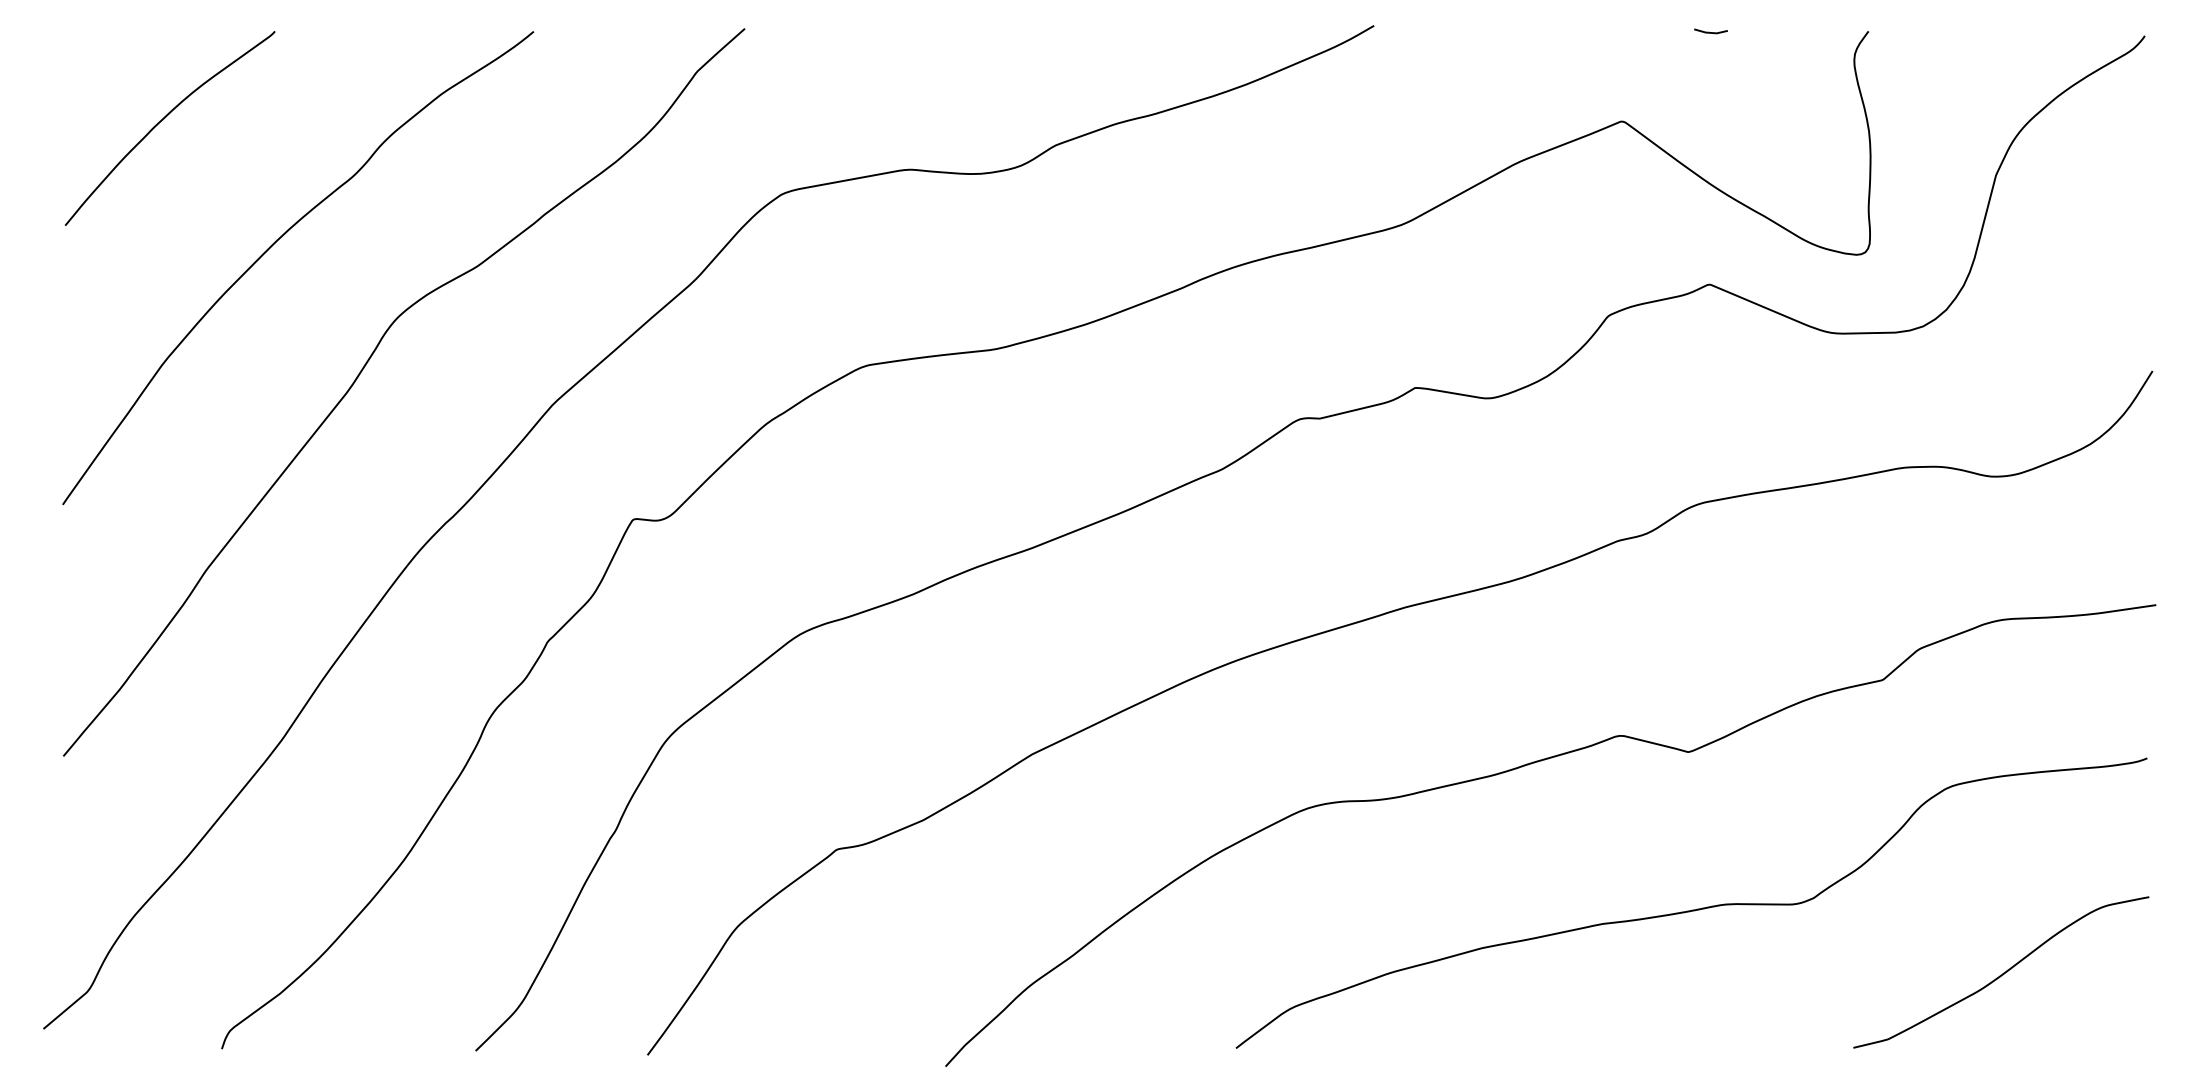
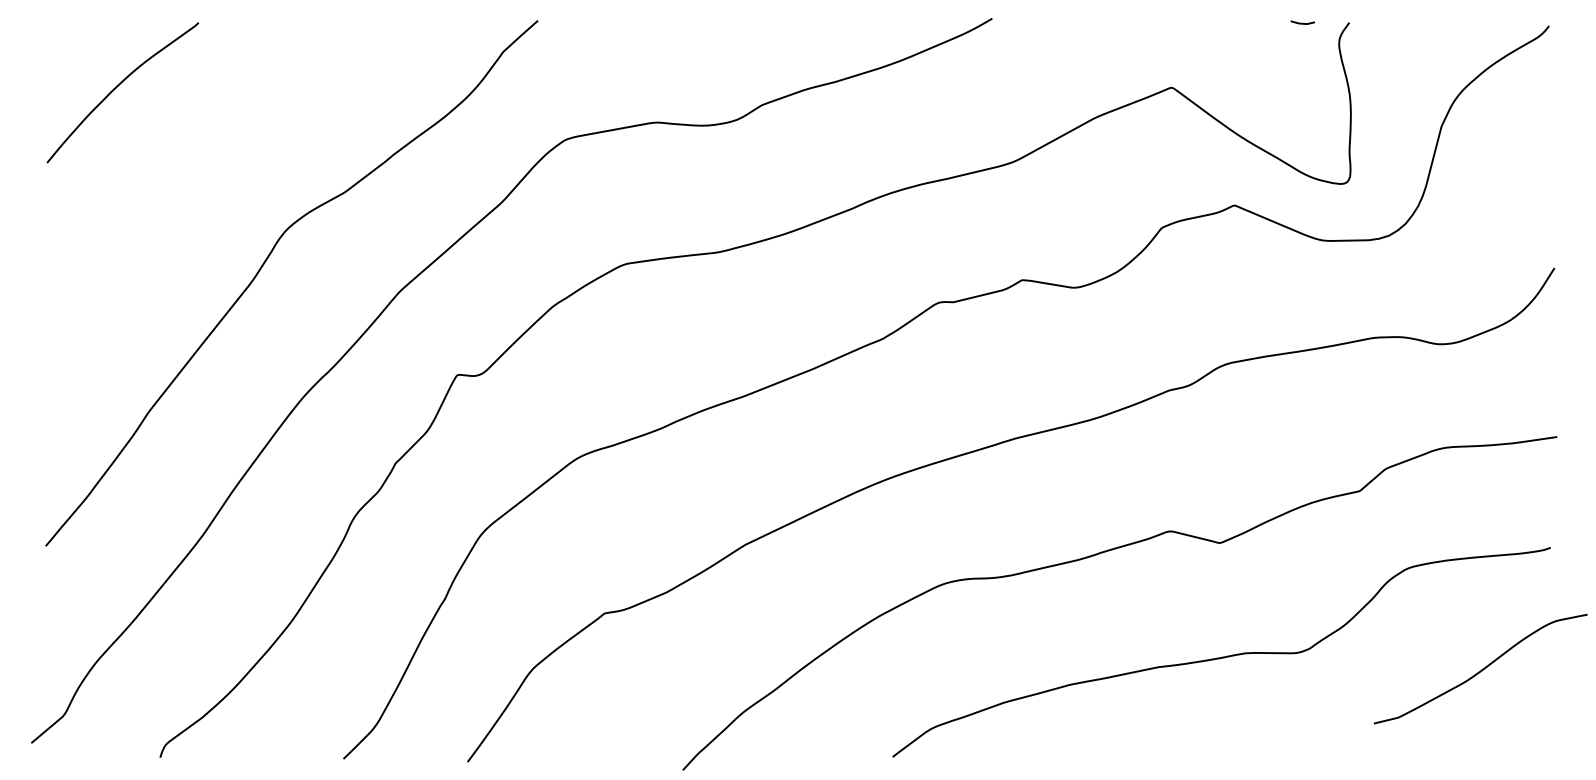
line: (1709, 31) -> (1301, 22), moved
curve: (274, 244) -> (198, 176), removed
curve: (2002, 973) -> (1481, 669), moved

